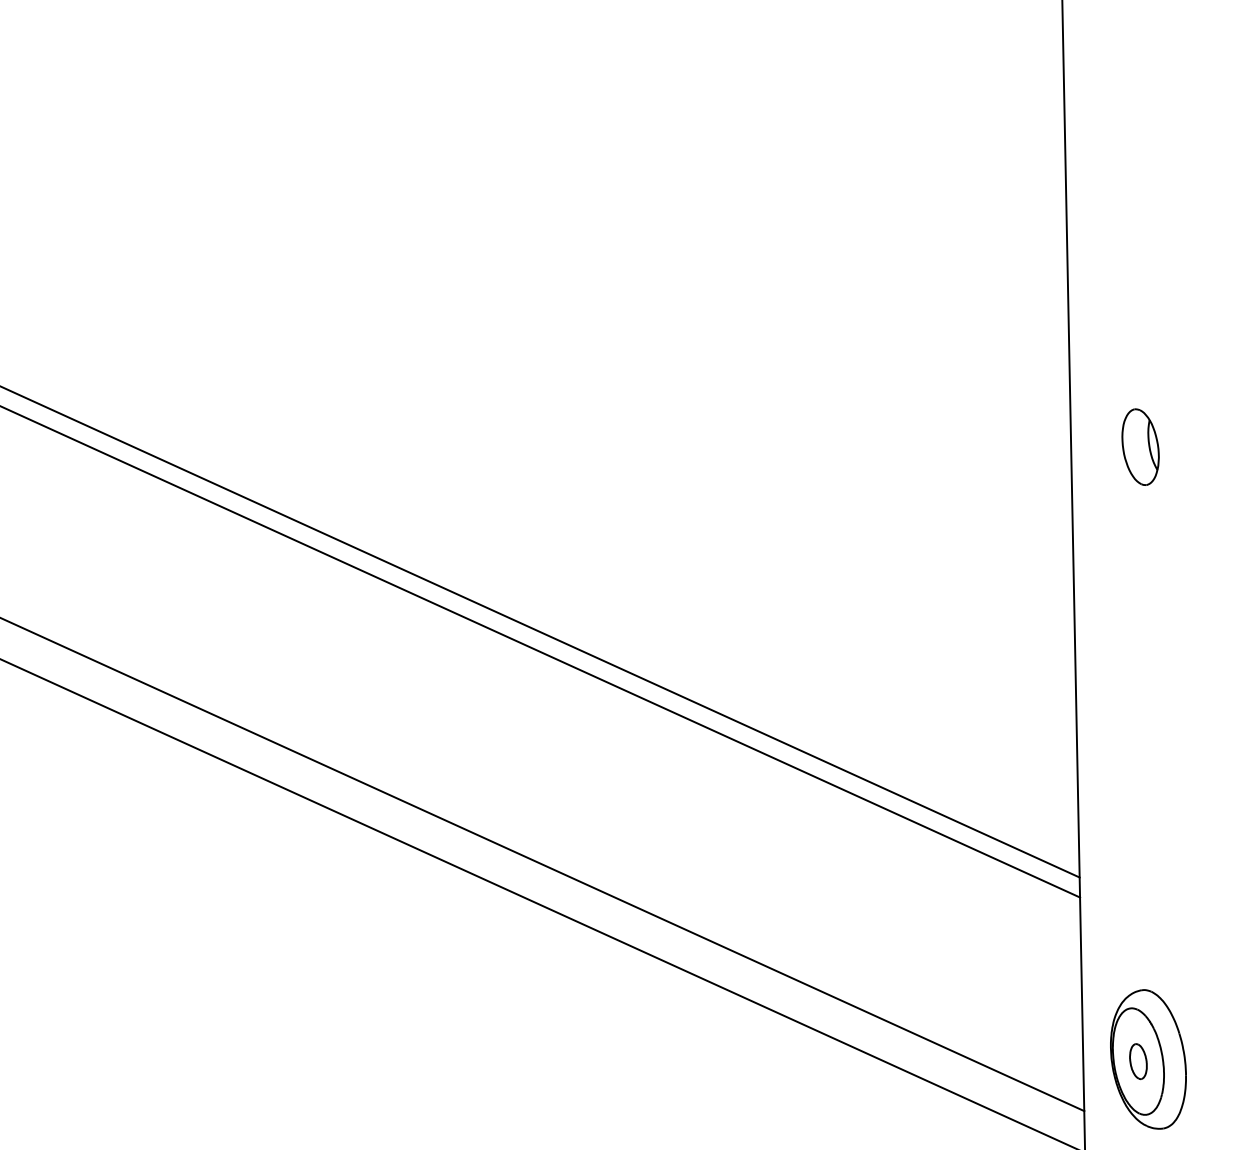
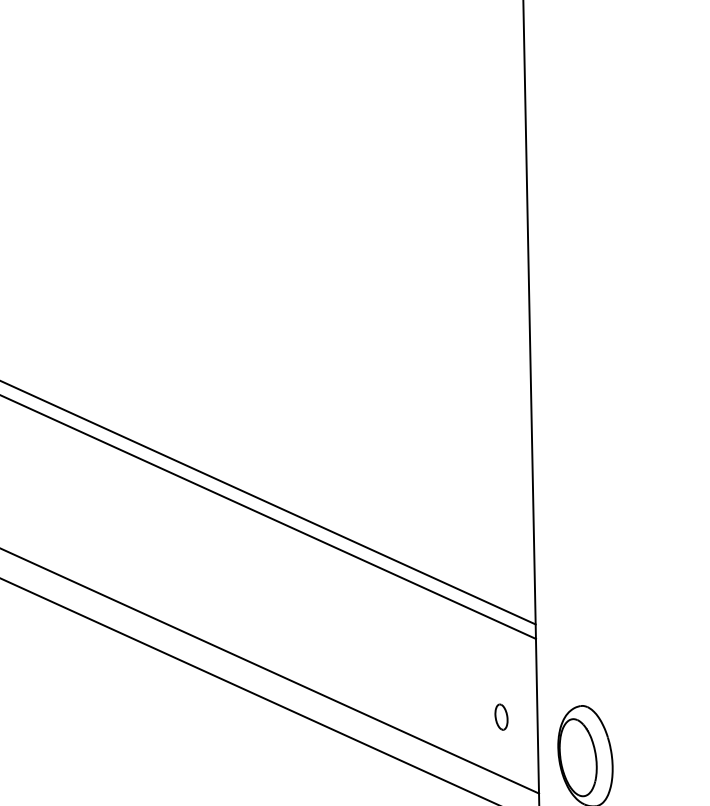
part: (1140, 446) -> (579, 312), removed
part: (1138, 1061) -> (501, 717), moved

